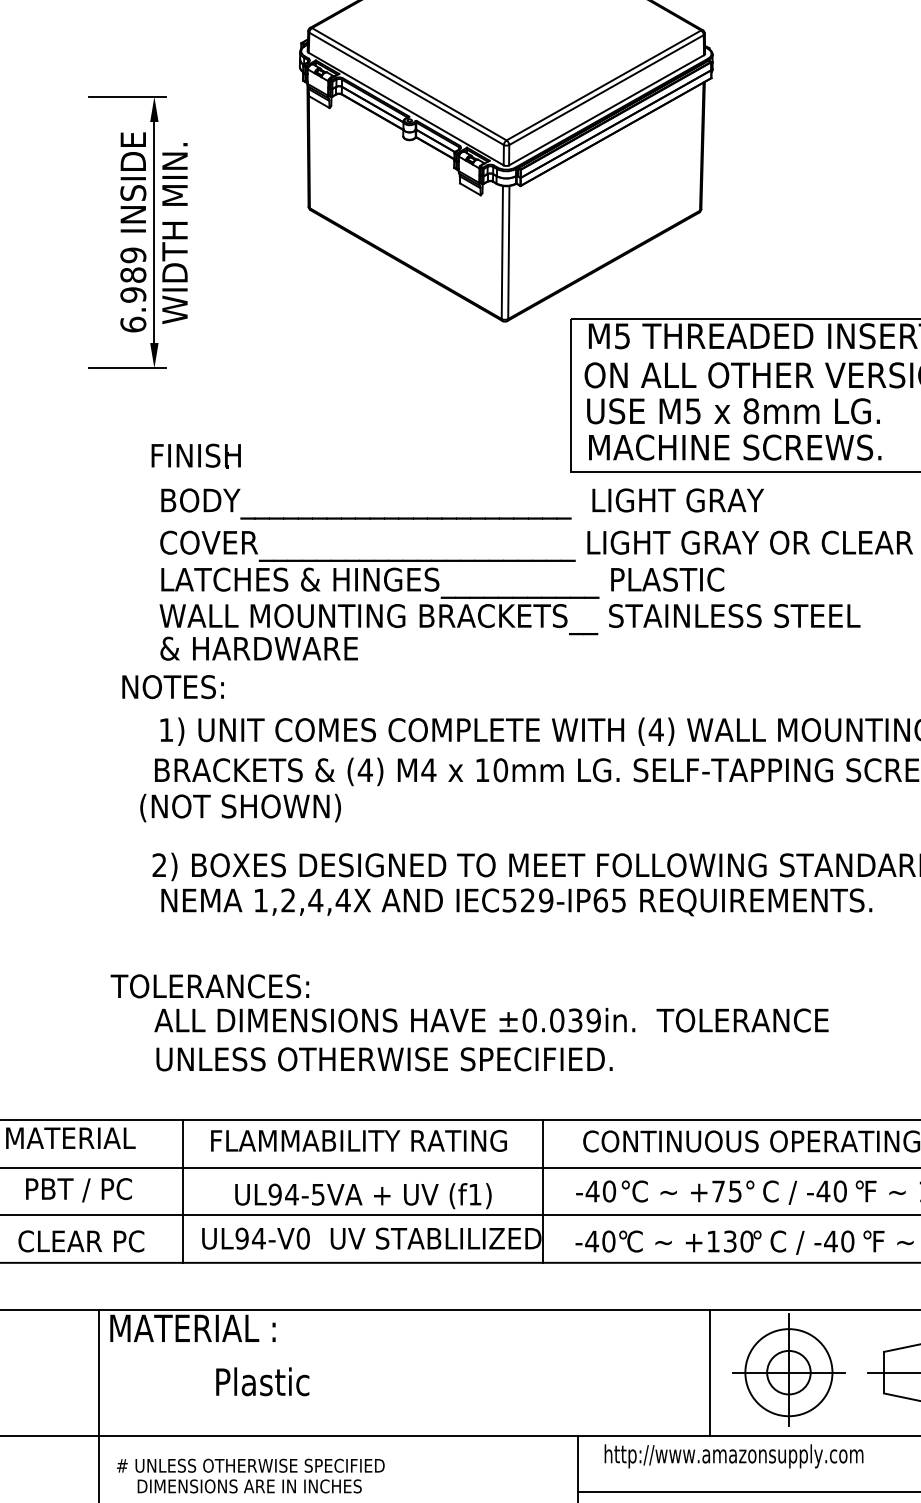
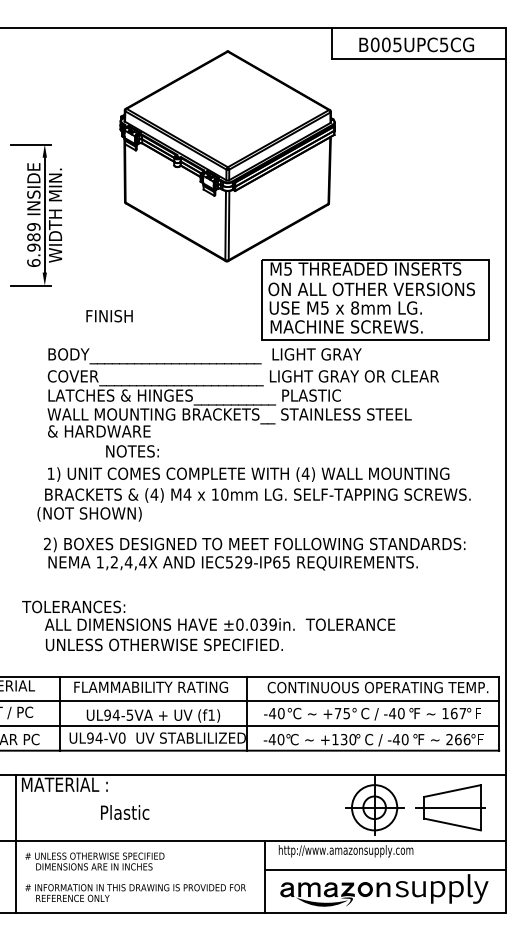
text: (196, 456) -> (109, 316), moved
text: (173, 687) -> (132, 451), moved
line: (709, 1372) -> (333, 807), removed
text: (263, 1381) -> (125, 812), moved

